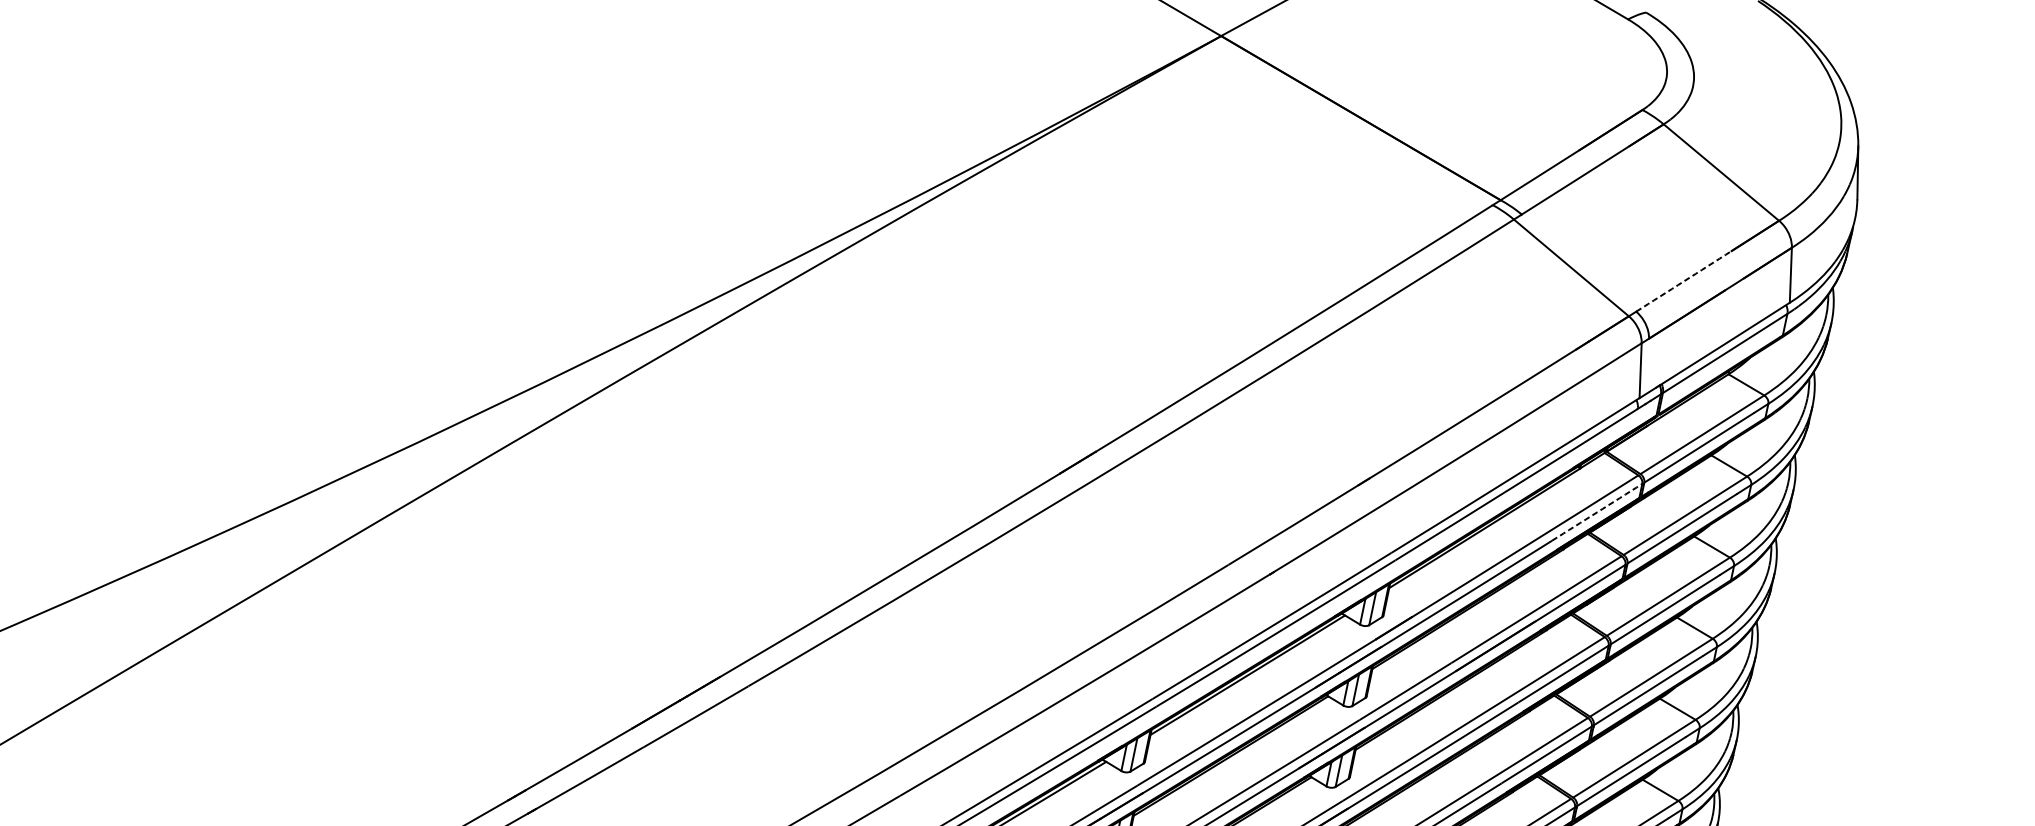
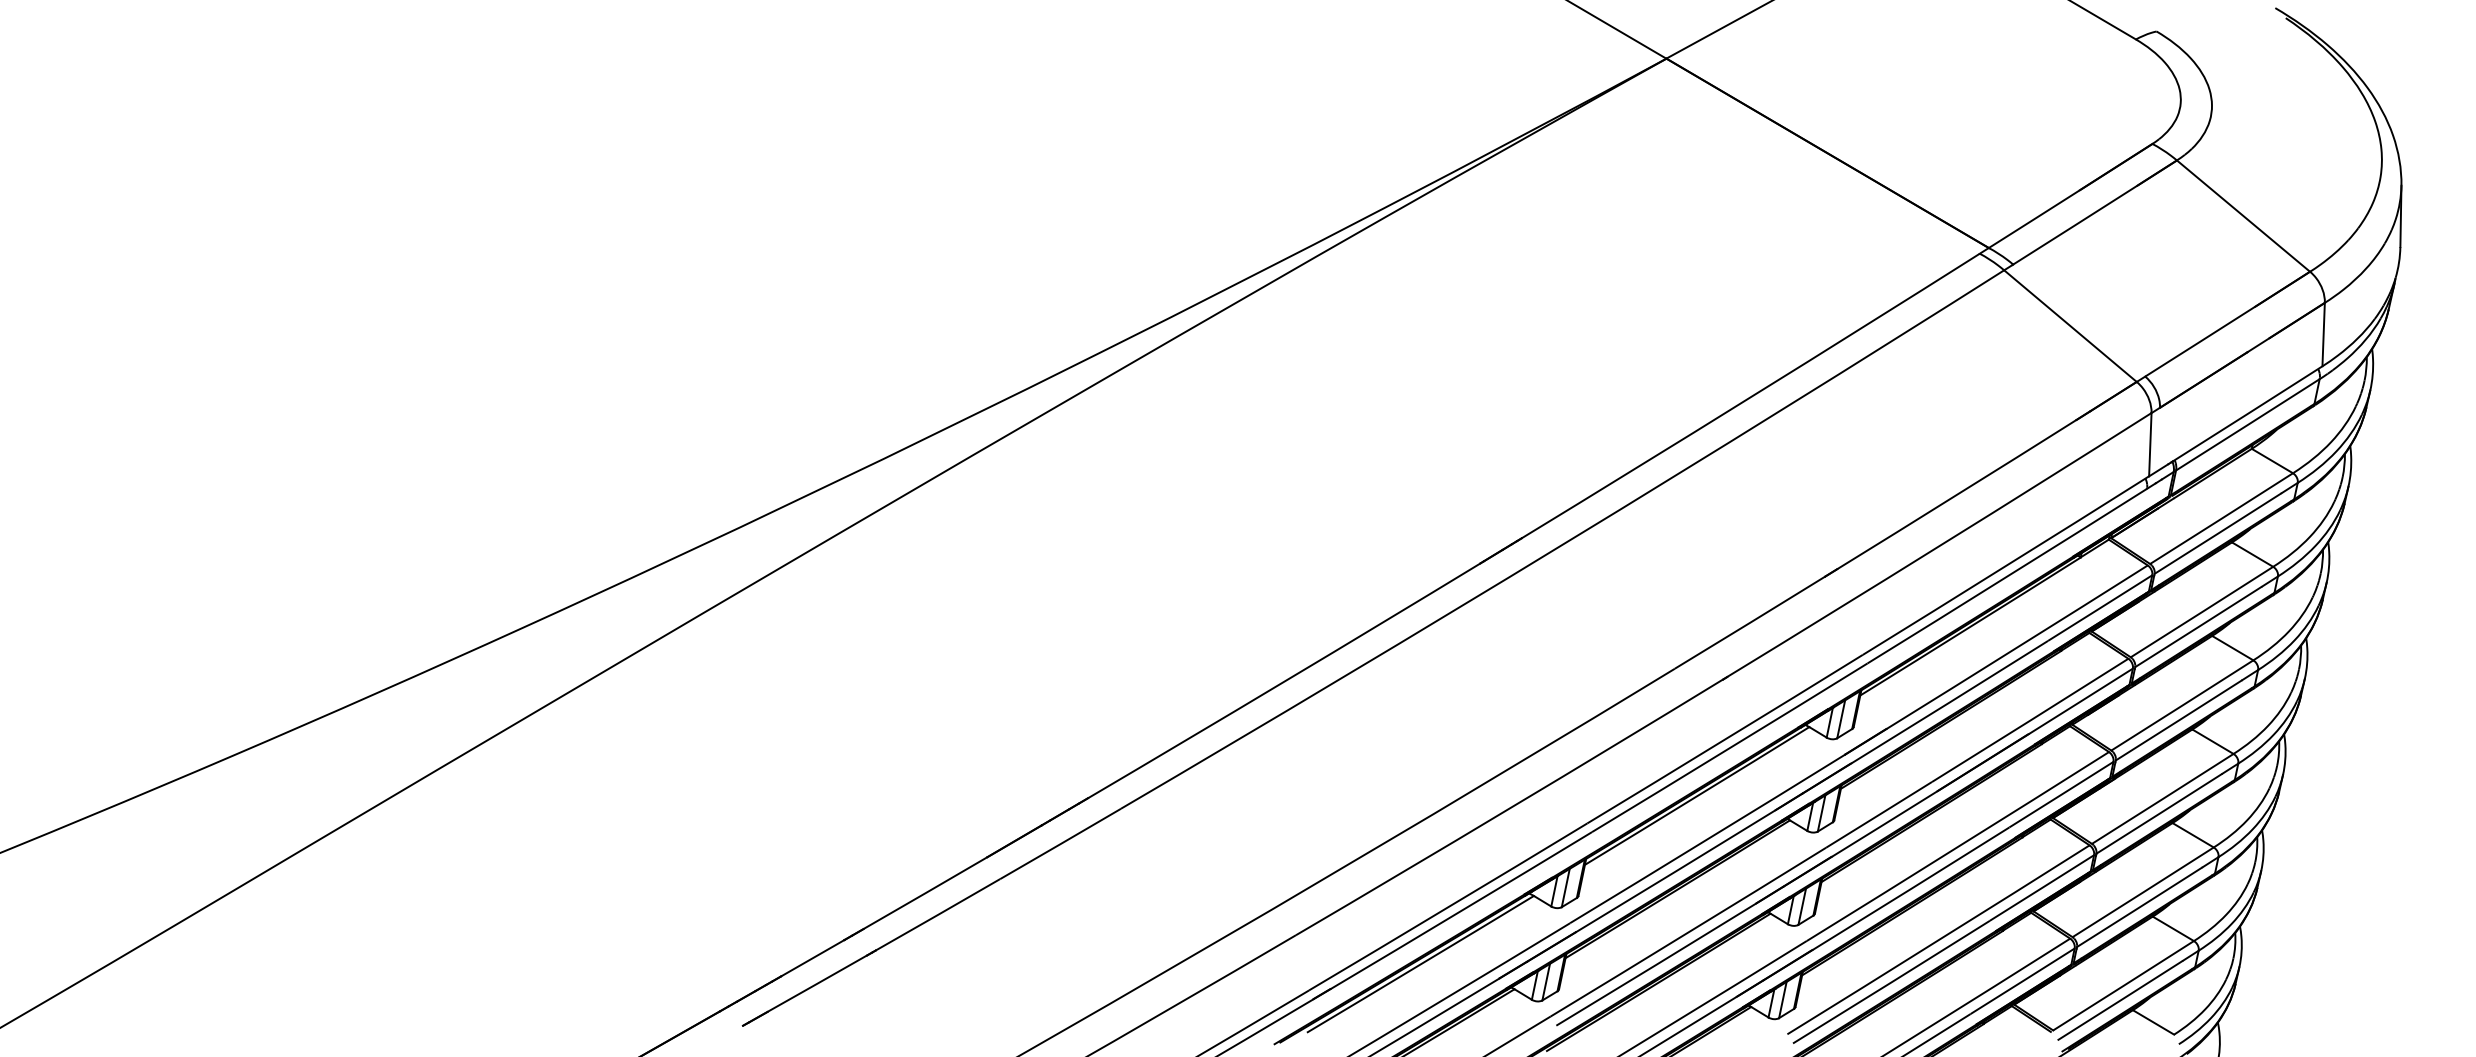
arc: (1684, 281) -> (2200, 341), dashed -> solid
arc: (1597, 512) -> (2100, 608), dashed -> solid

